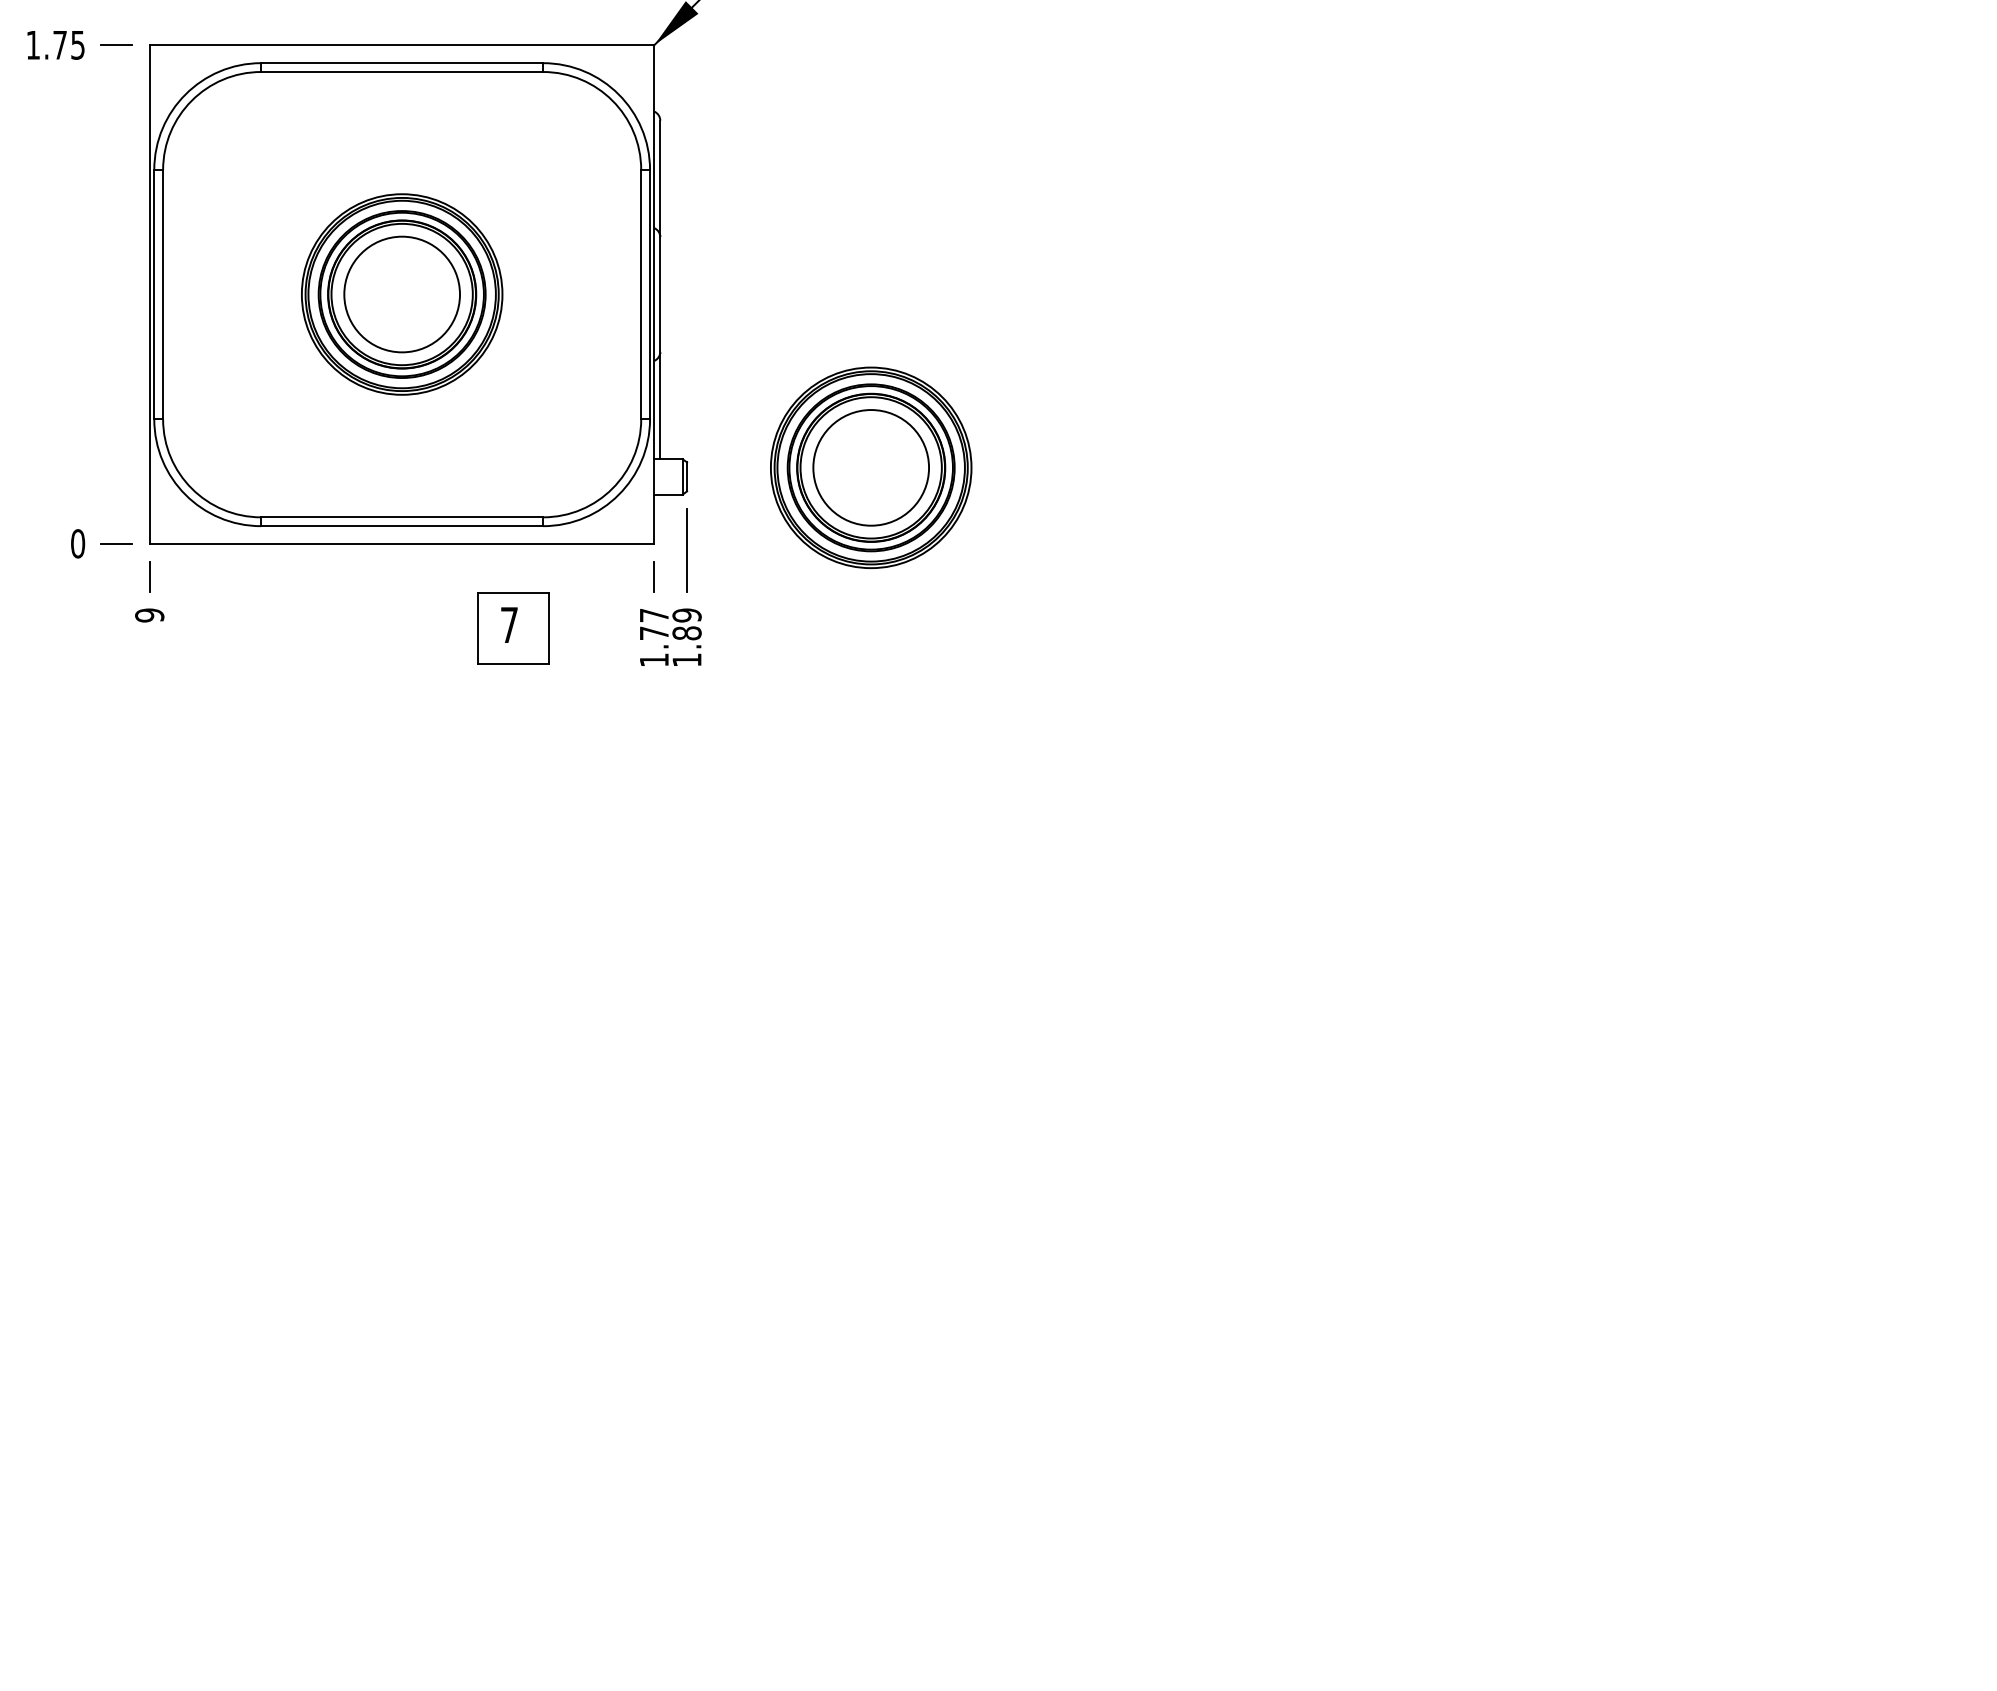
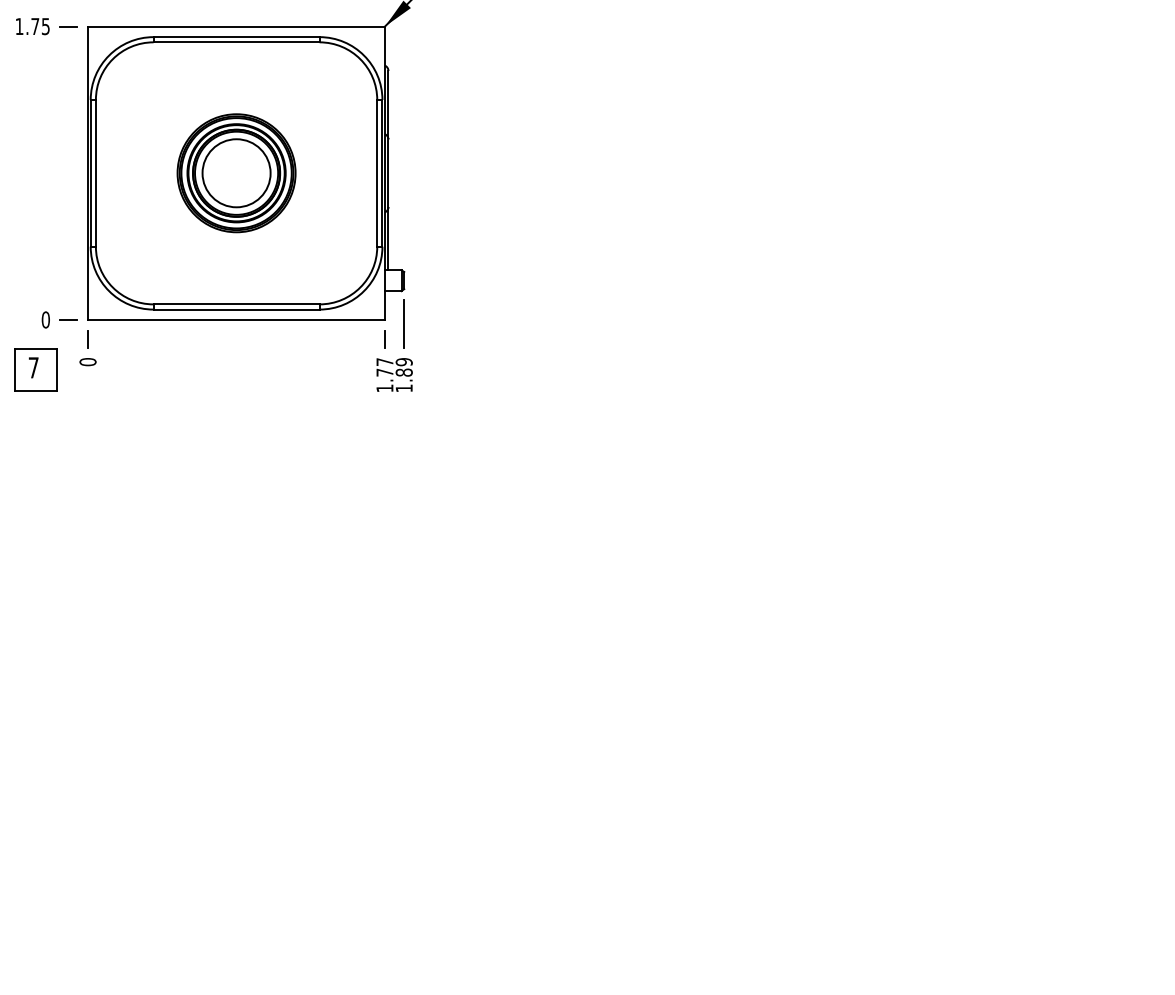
part: (871, 468) -> (512, 275), removed
text: (148, 616) -> (87, 362), 9 -> 0
part: (512, 627) -> (35, 369), moved

